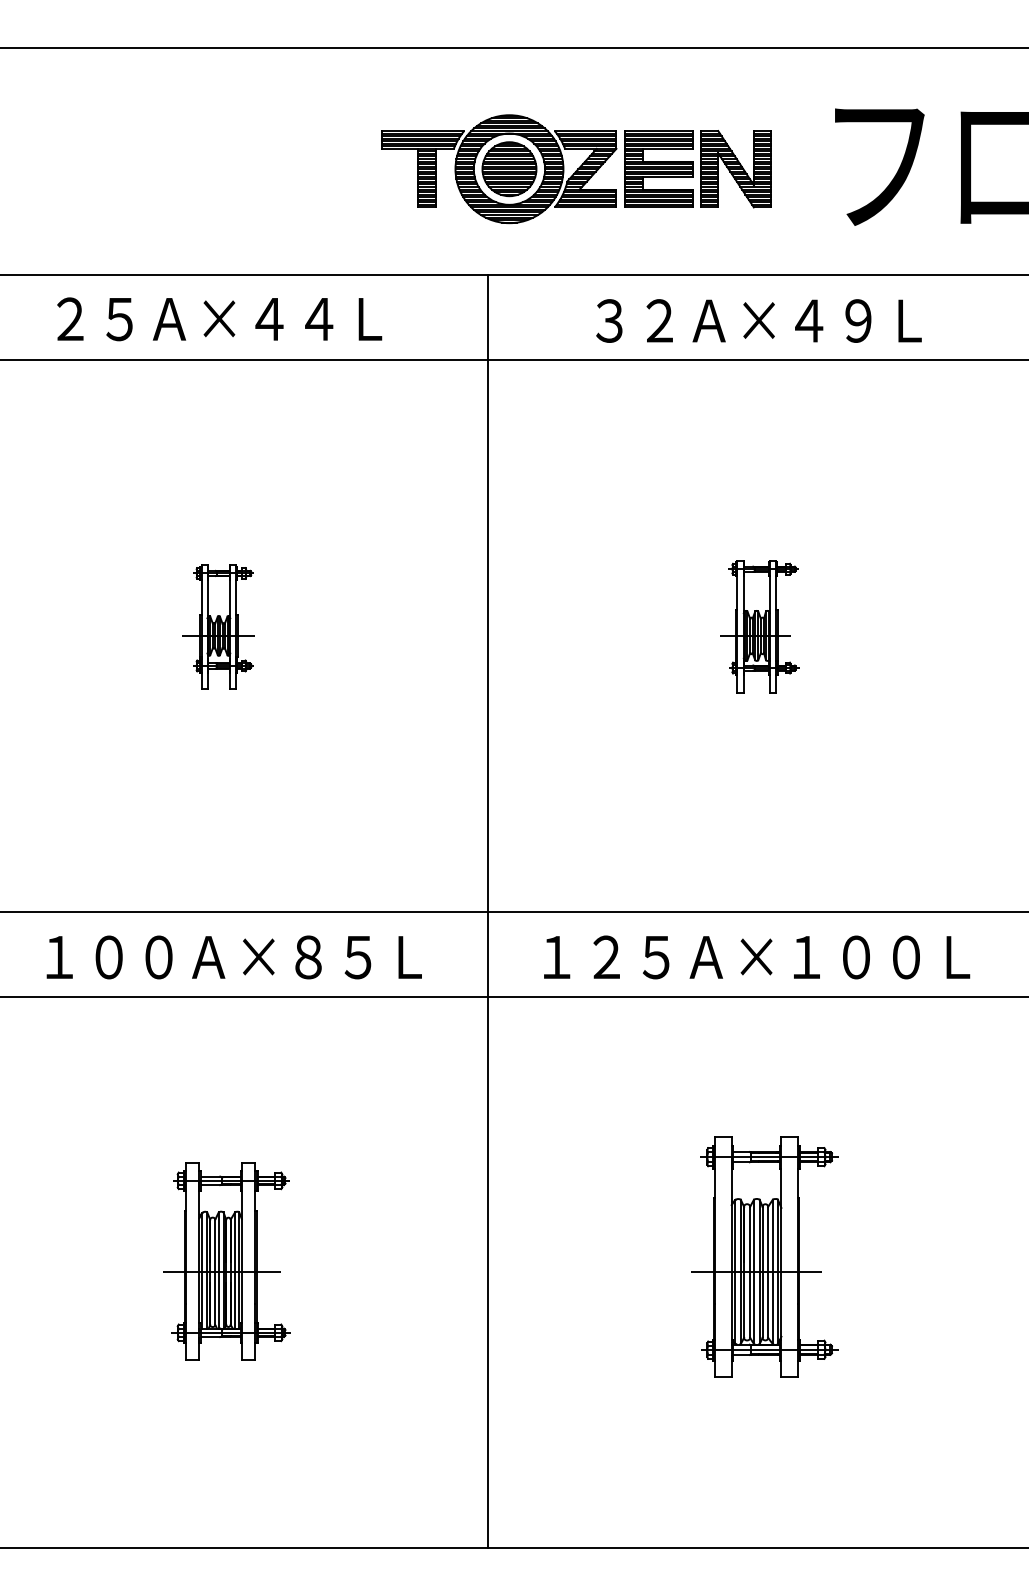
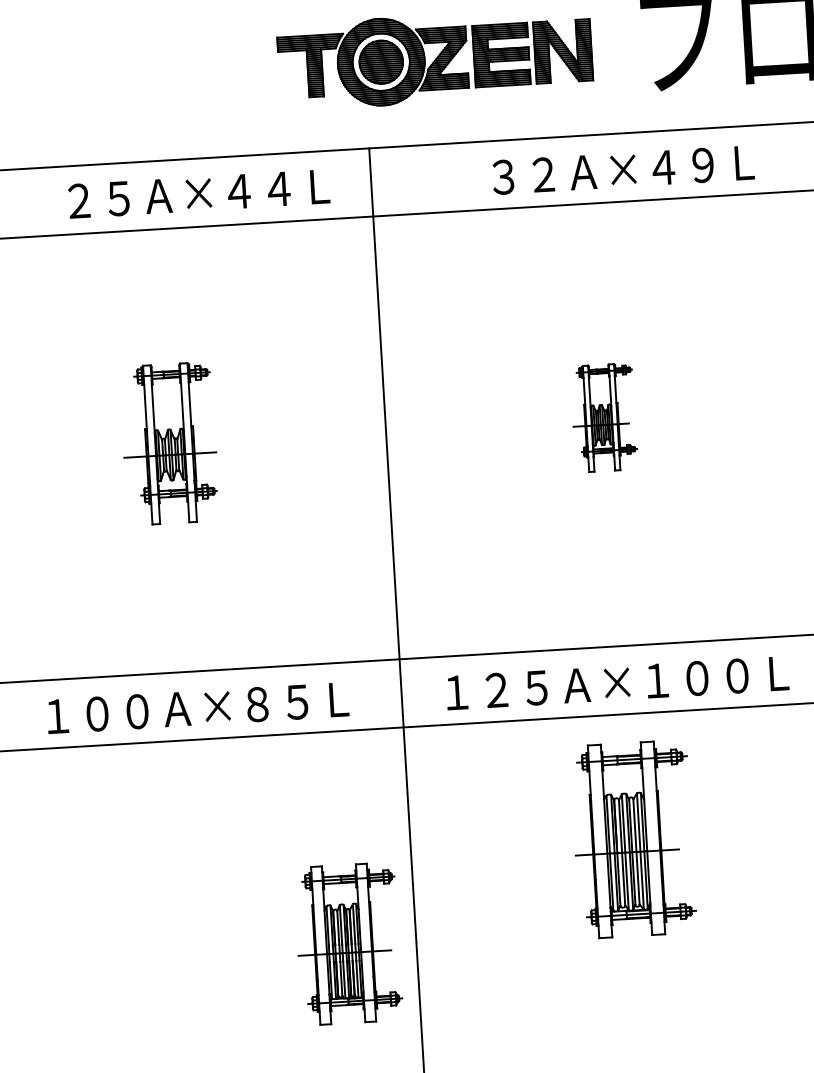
text: (219, 319) -> (199, 194), moved
text: (758, 320) -> (622, 169), moved
part: (218, 626) -> (169, 443), size x1.6
part: (764, 1256) -> (632, 839), moved
part: (226, 1261) -> (348, 944), moved

